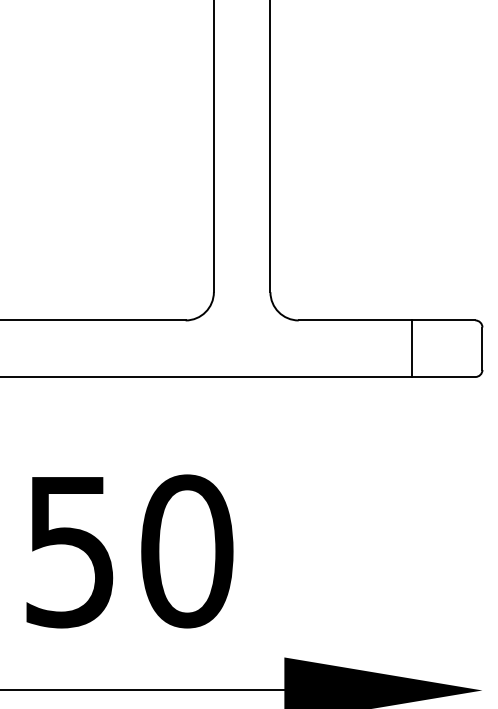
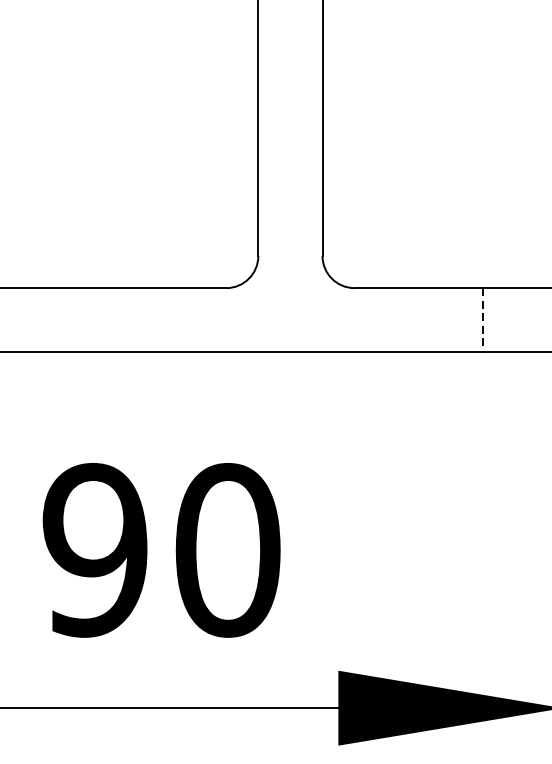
line: (411, 349) -> (482, 321), solid -> dashed
text: (70, 551) -> (95, 550), 50 -> 90

